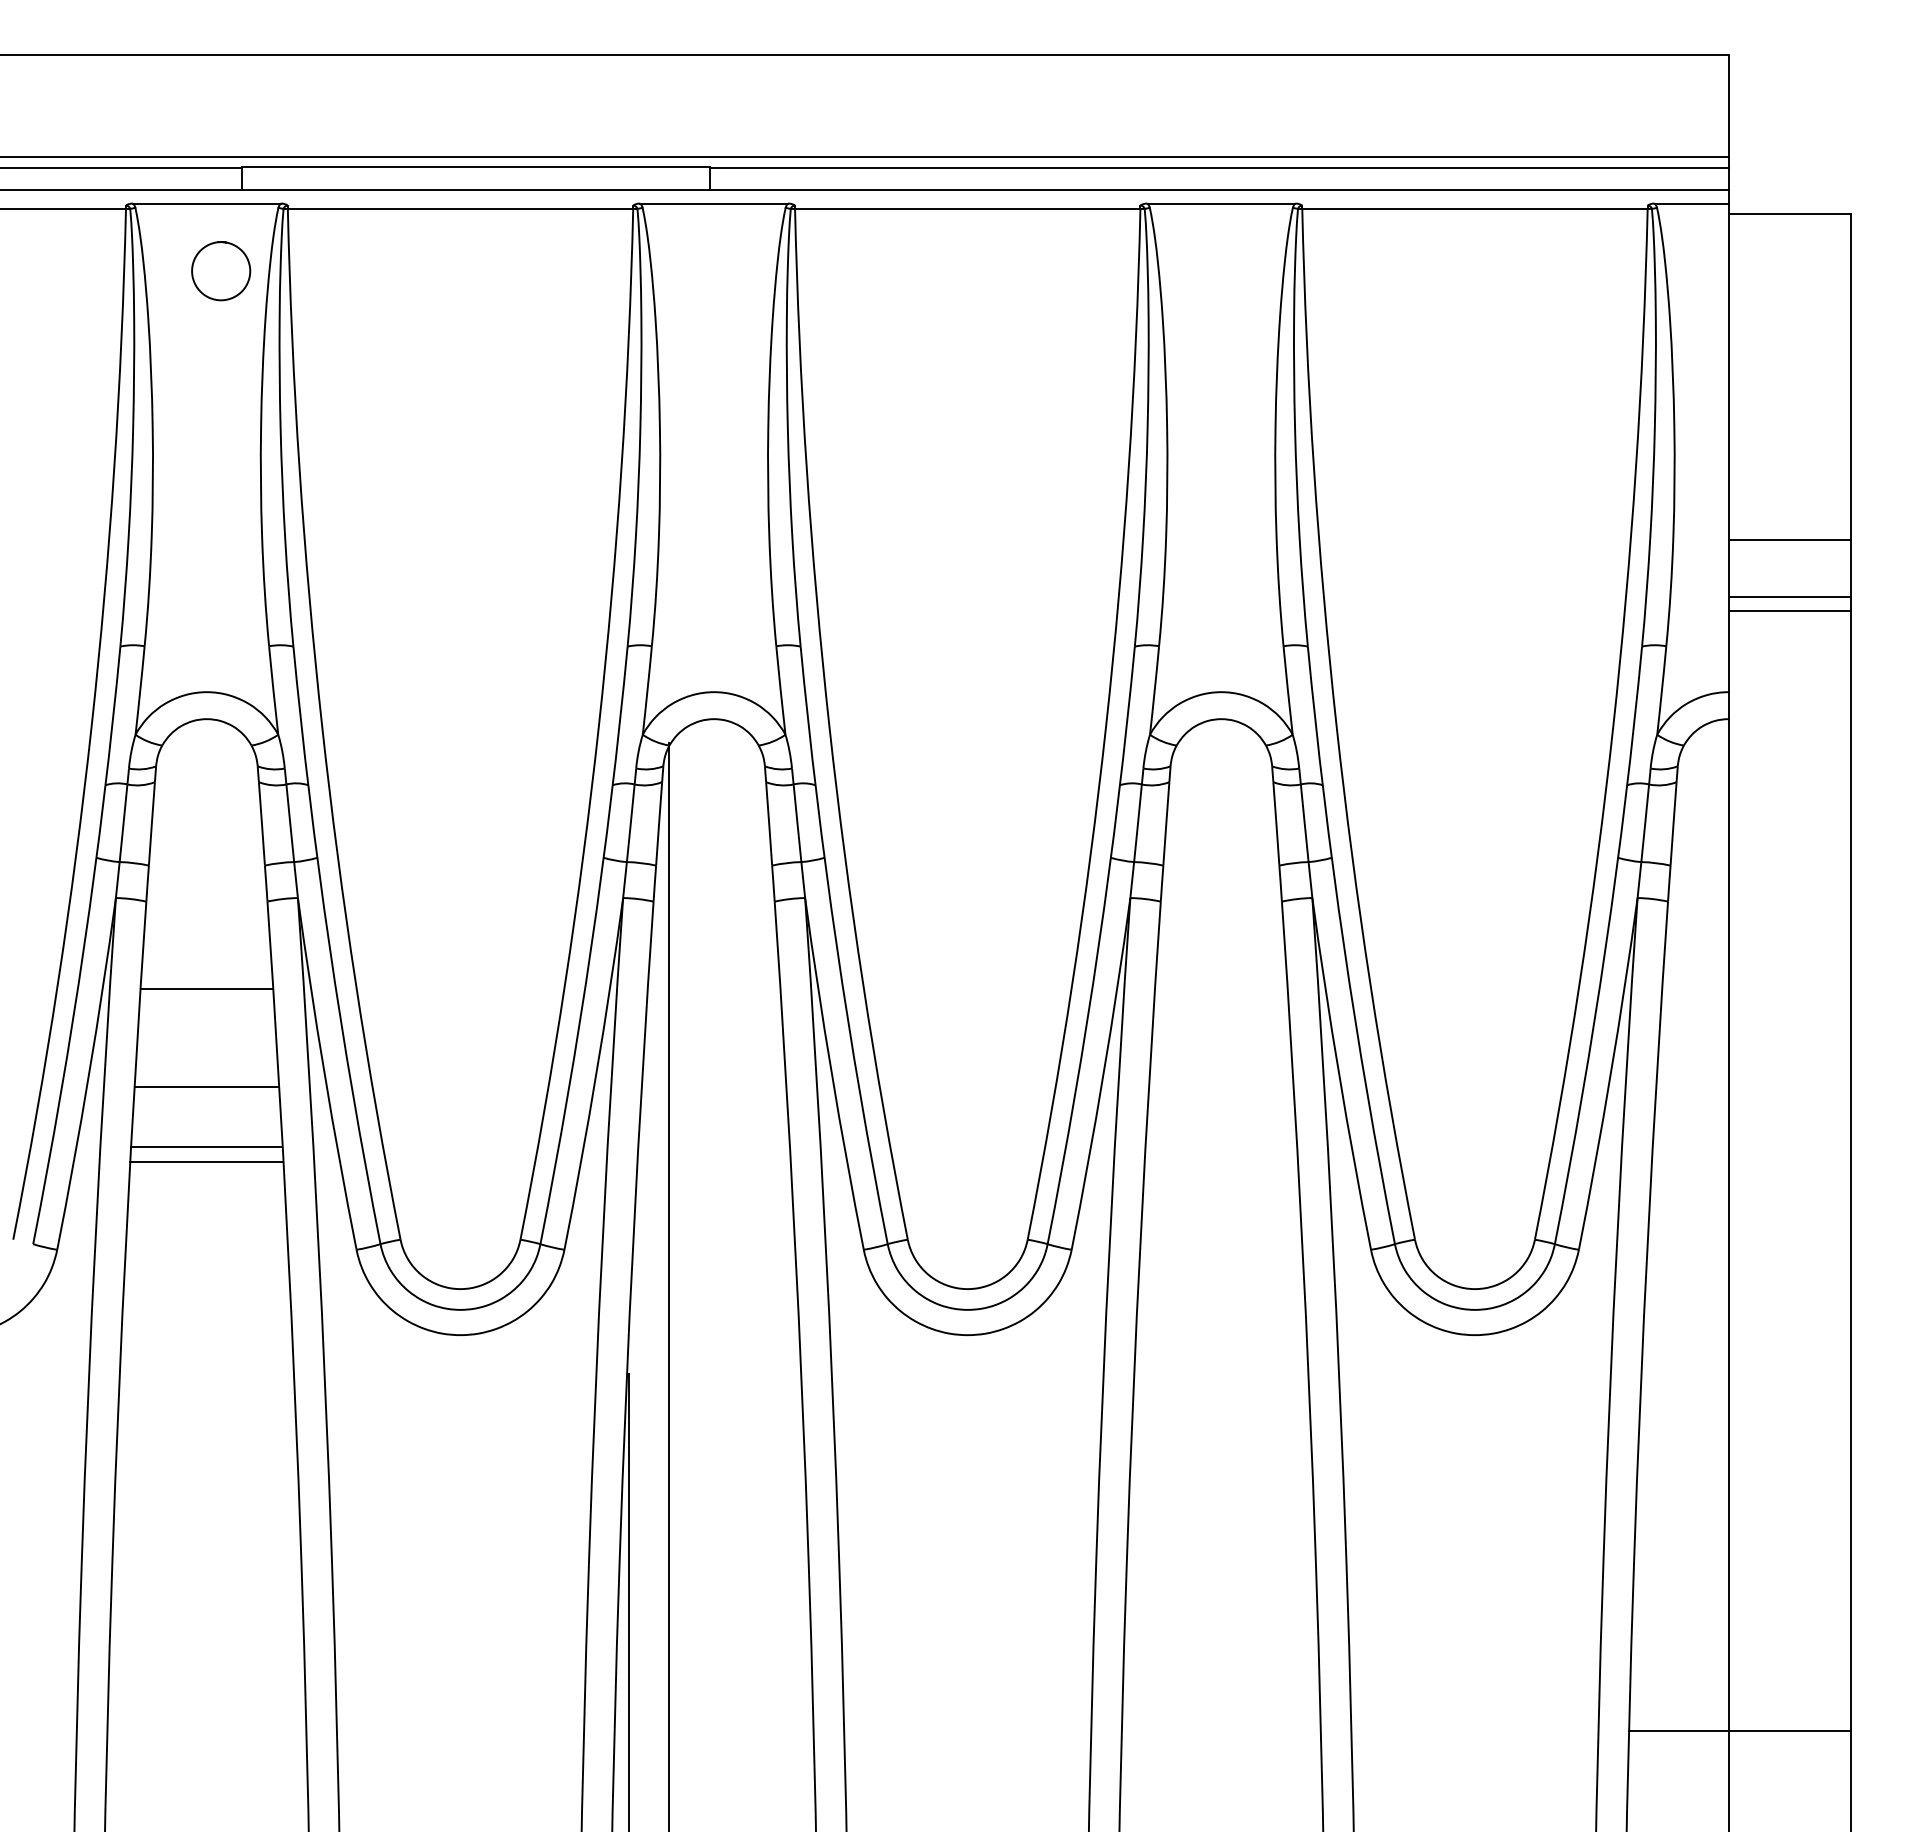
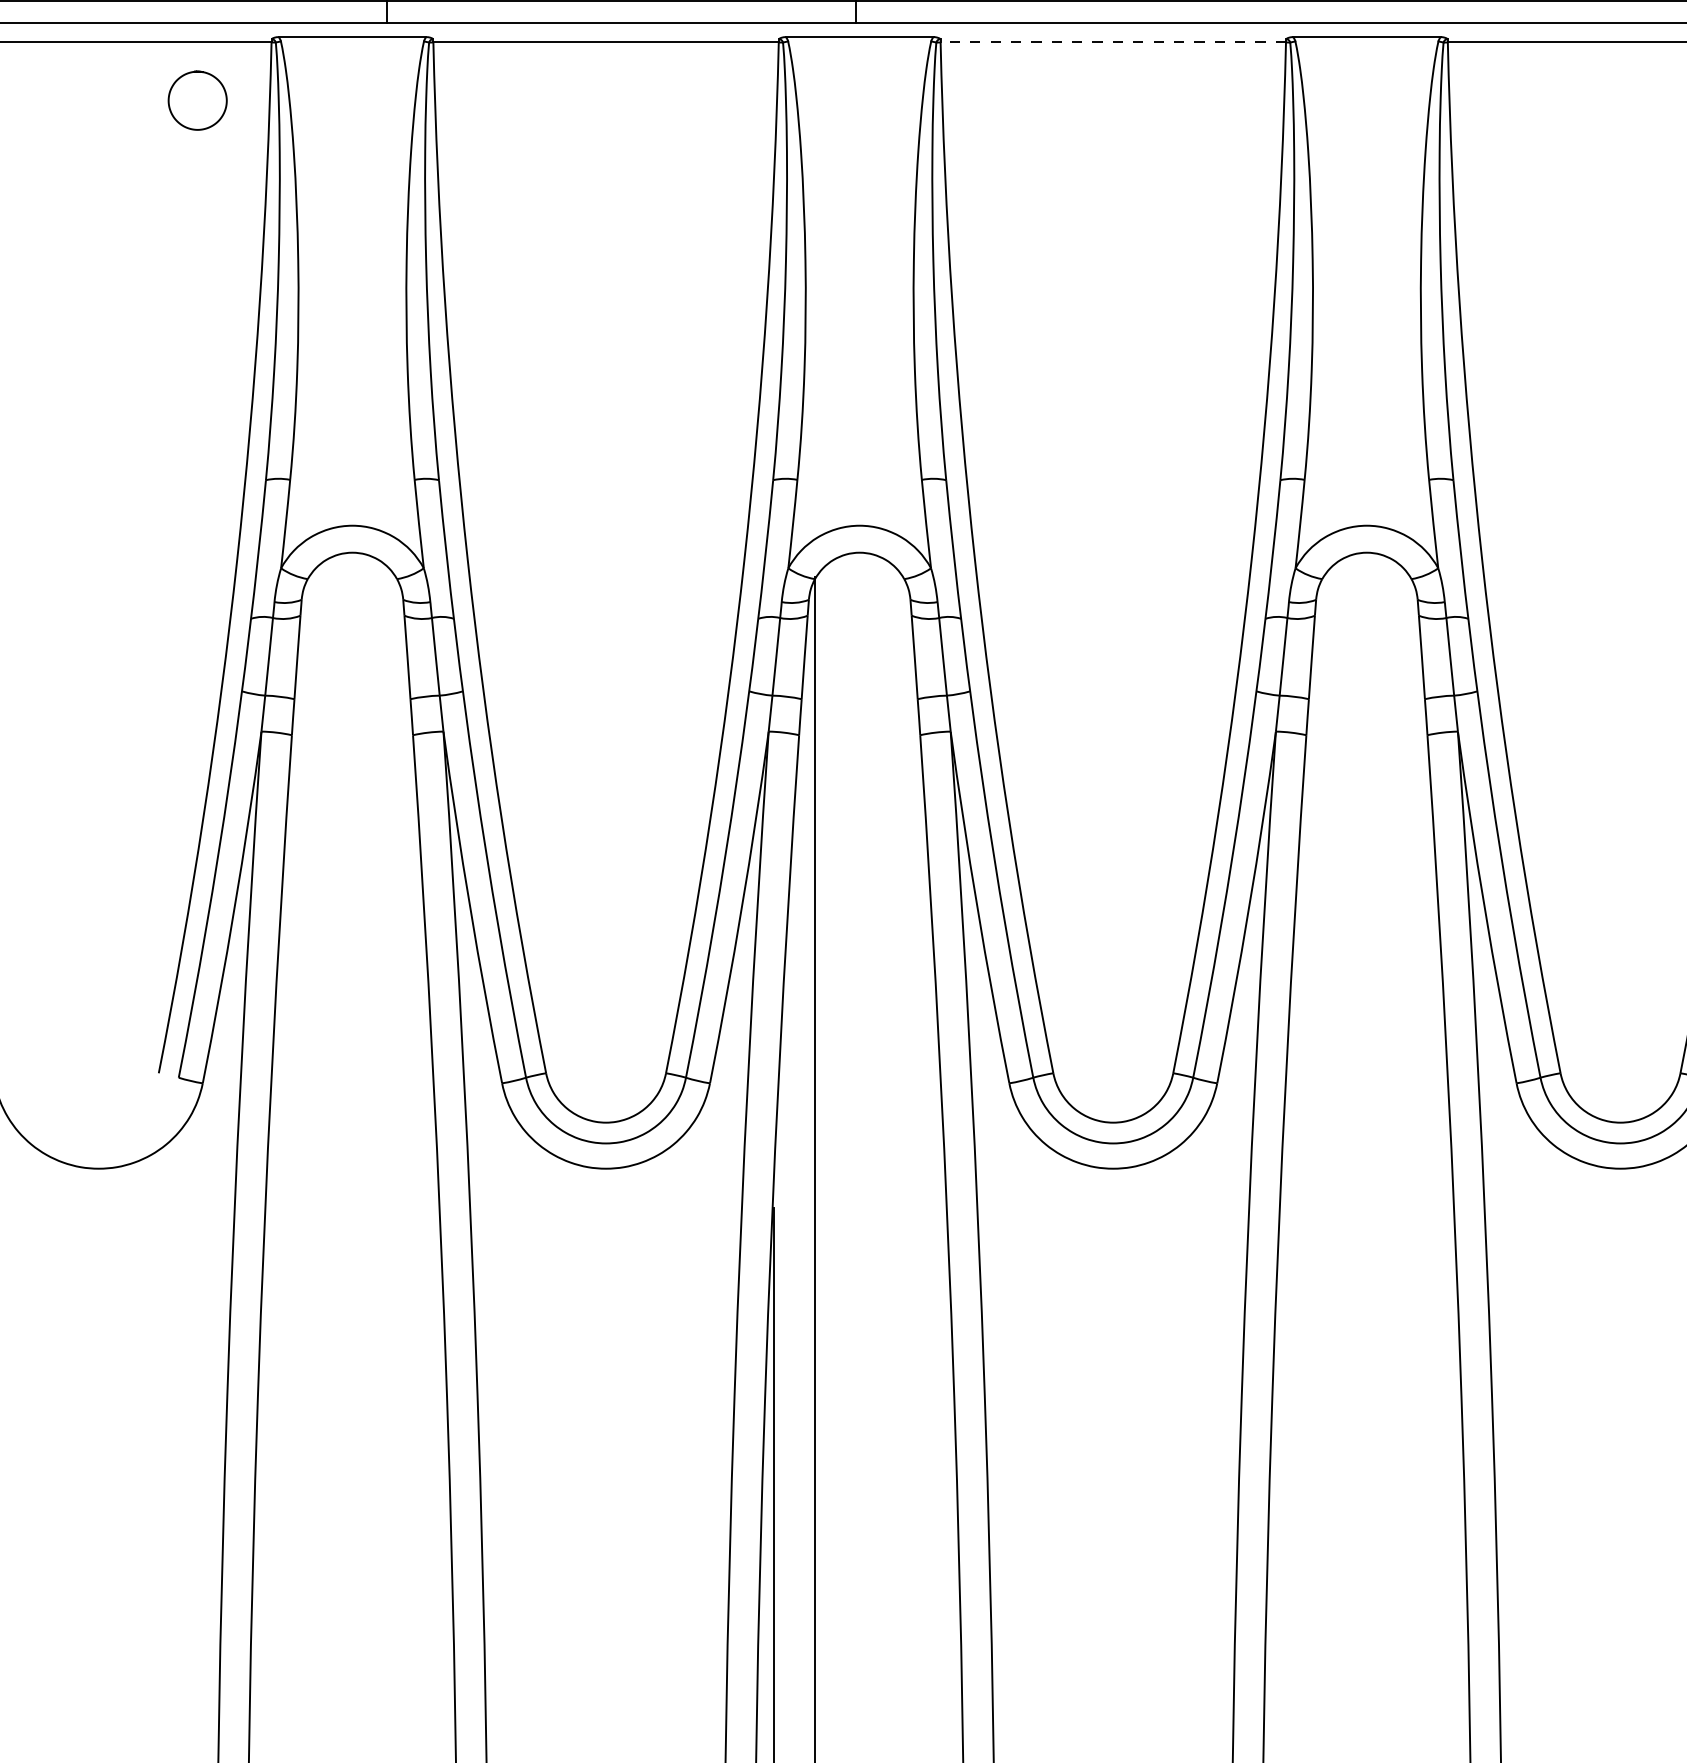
line: (967, 208) -> (1113, 42), solid -> dashed
curve: (248, 276) -> (225, 106), moved
line: (206, 988) -> (352, 822), removed
line: (206, 1086) -> (352, 920), removed
line: (206, 1146) -> (352, 980), removed
line: (206, 1161) -> (352, 995), removed

